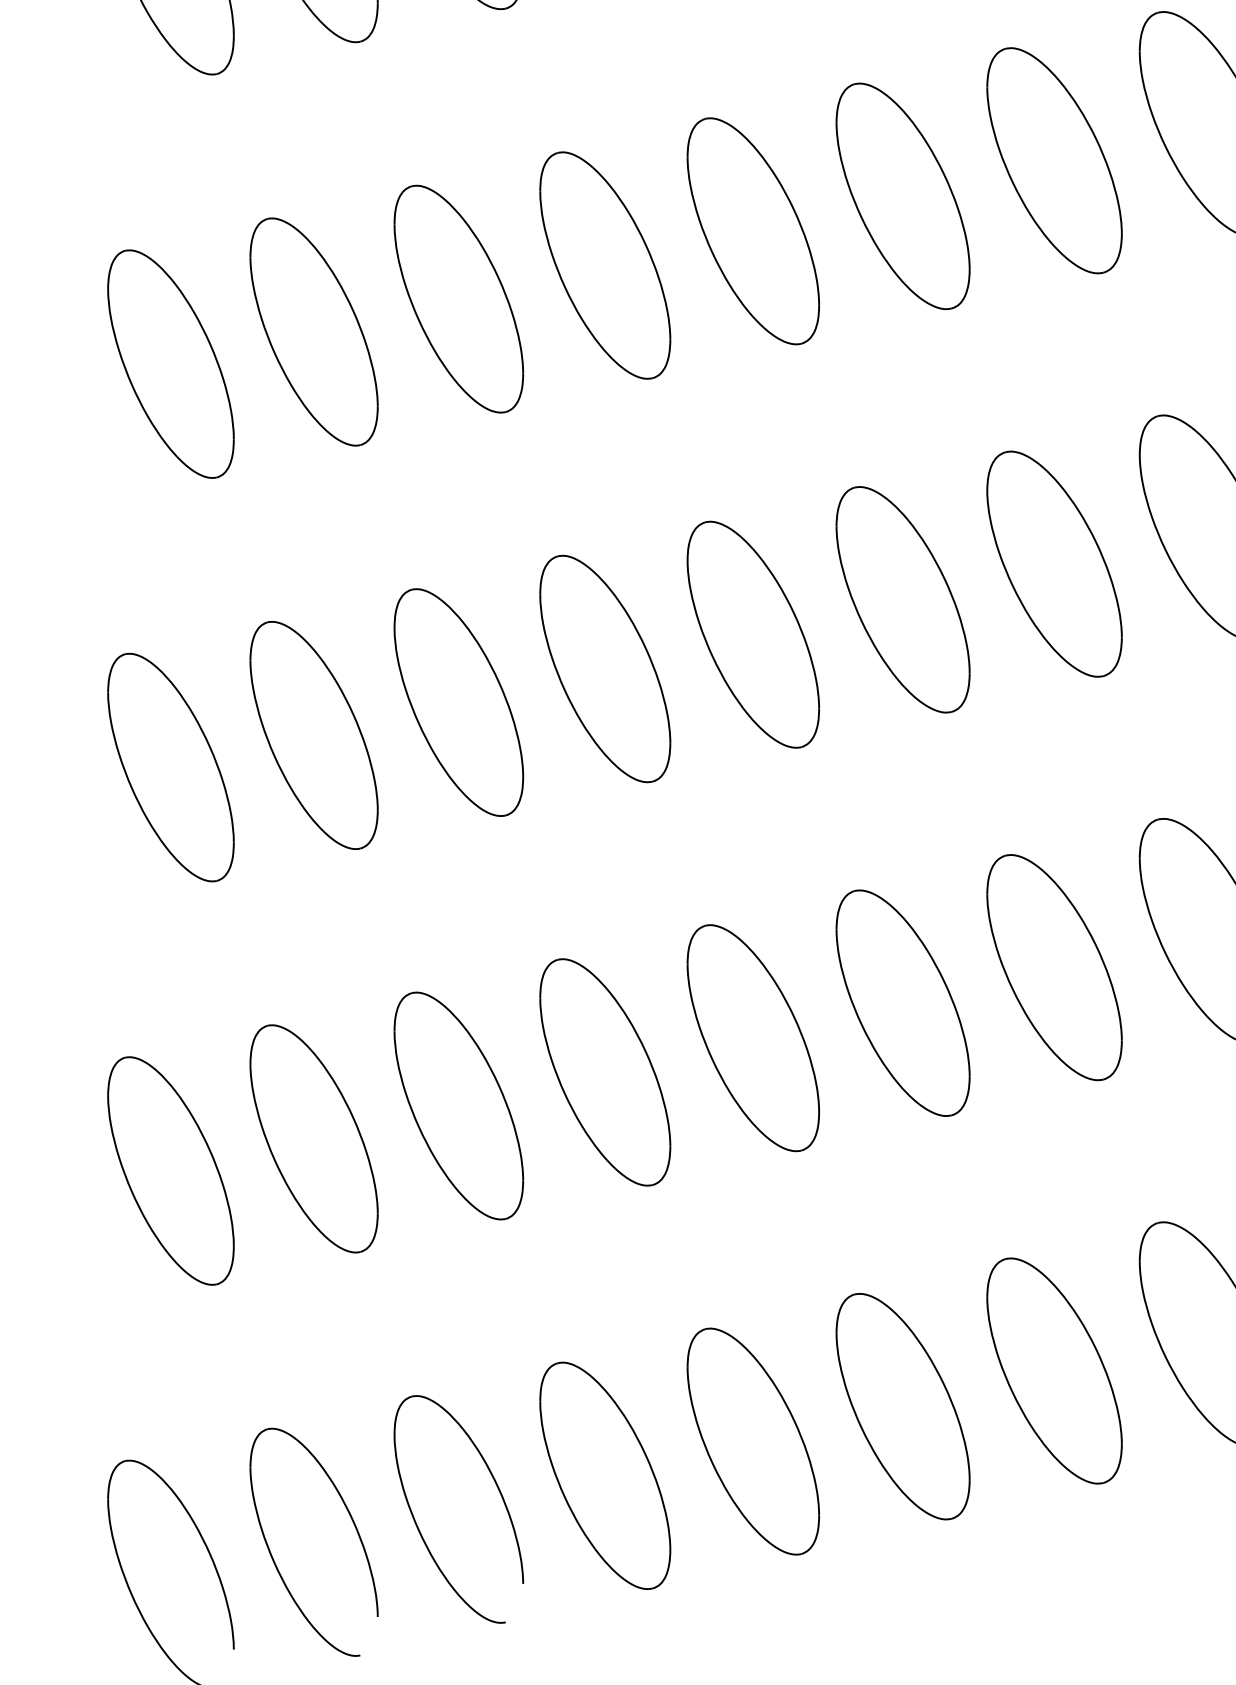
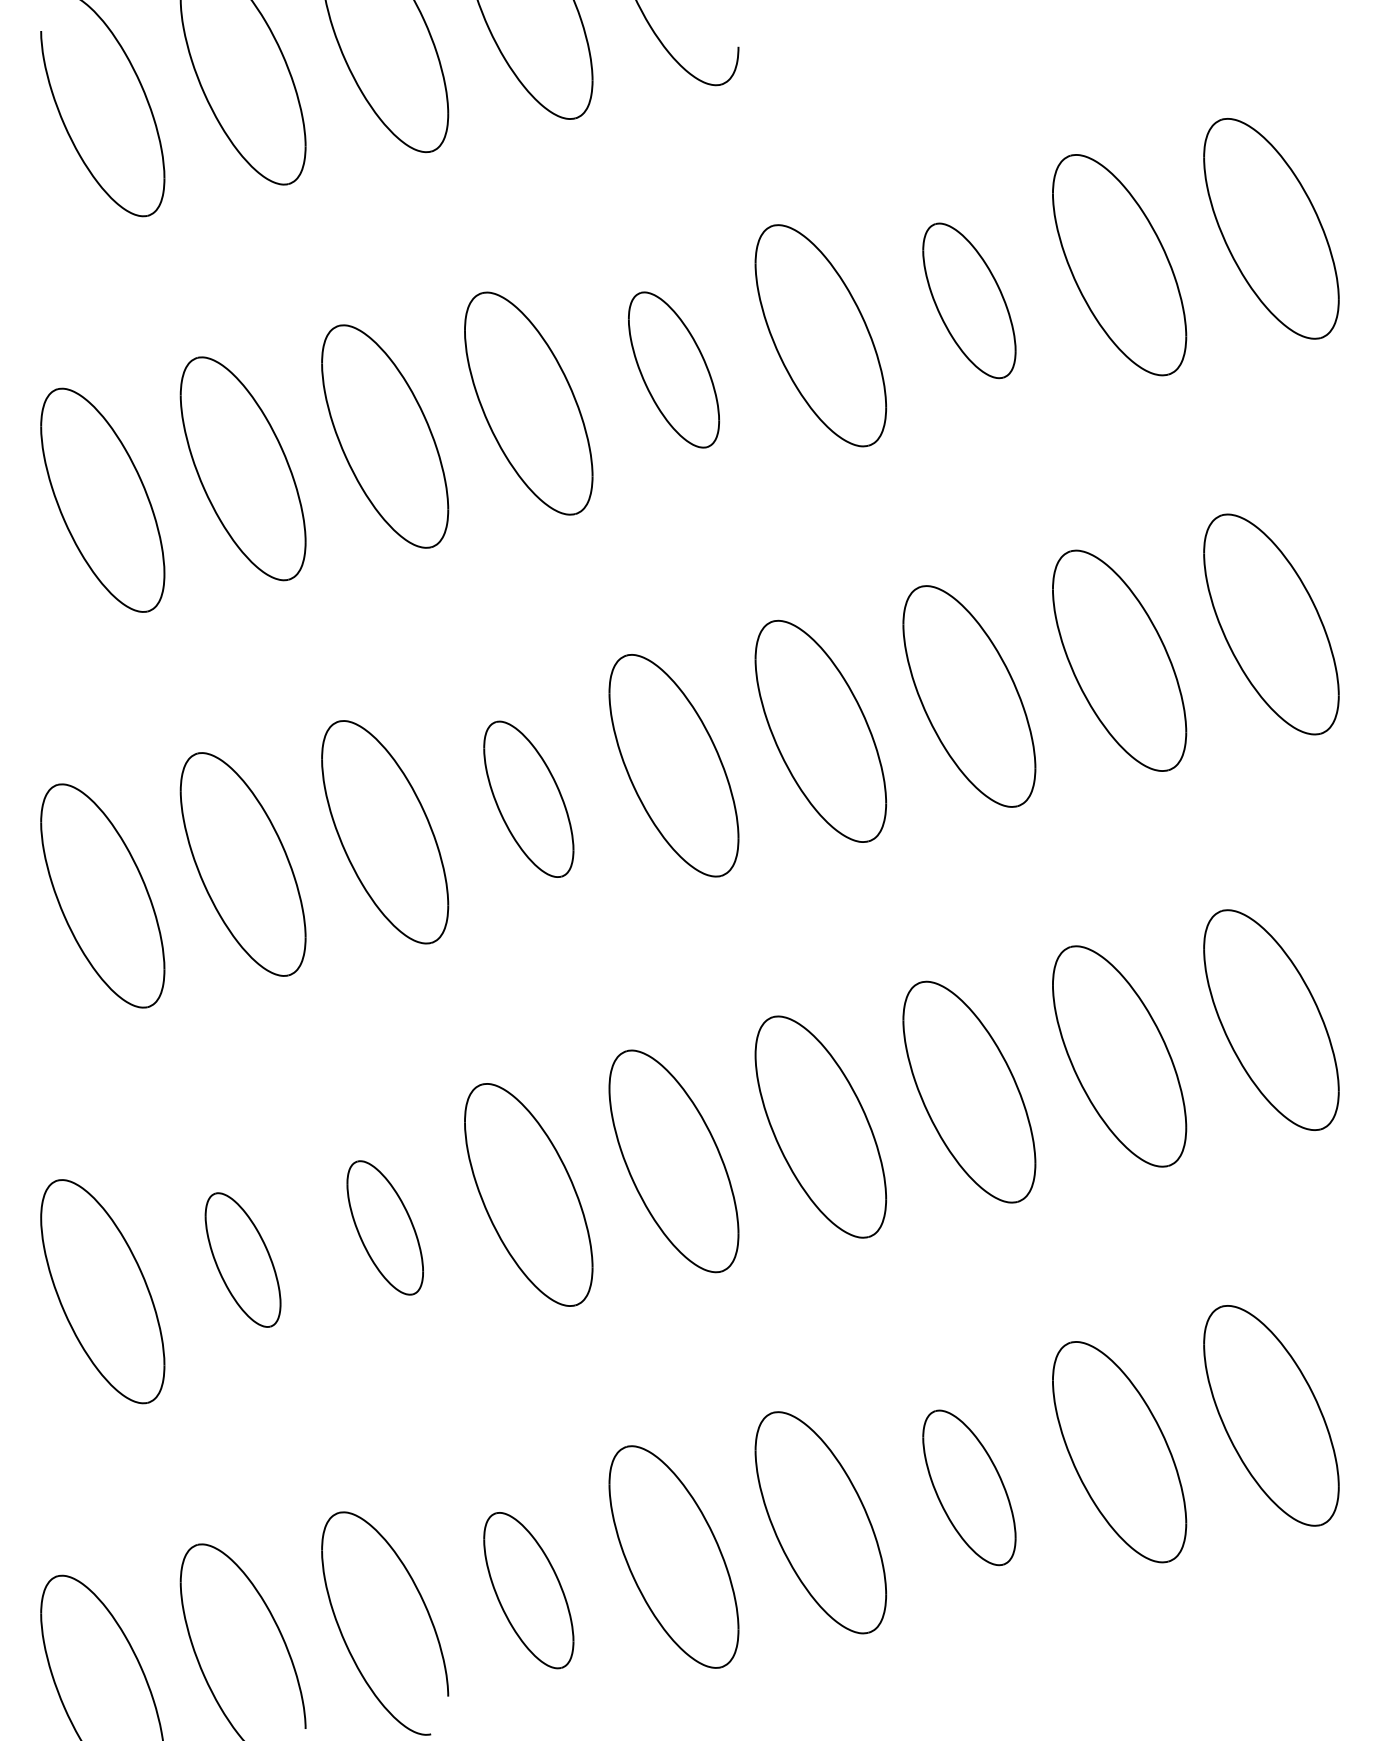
part: (1054, 160) -> (969, 300), size x0.7
part: (752, 230) -> (673, 369), size x0.7
part: (605, 669) -> (528, 799), size x0.7
part: (459, 1105) -> (385, 1227), size x0.6
part: (313, 1138) -> (242, 1259), size x0.6
part: (1054, 1370) -> (969, 1487), size x0.7
part: (605, 1475) -> (528, 1590), size x0.7

